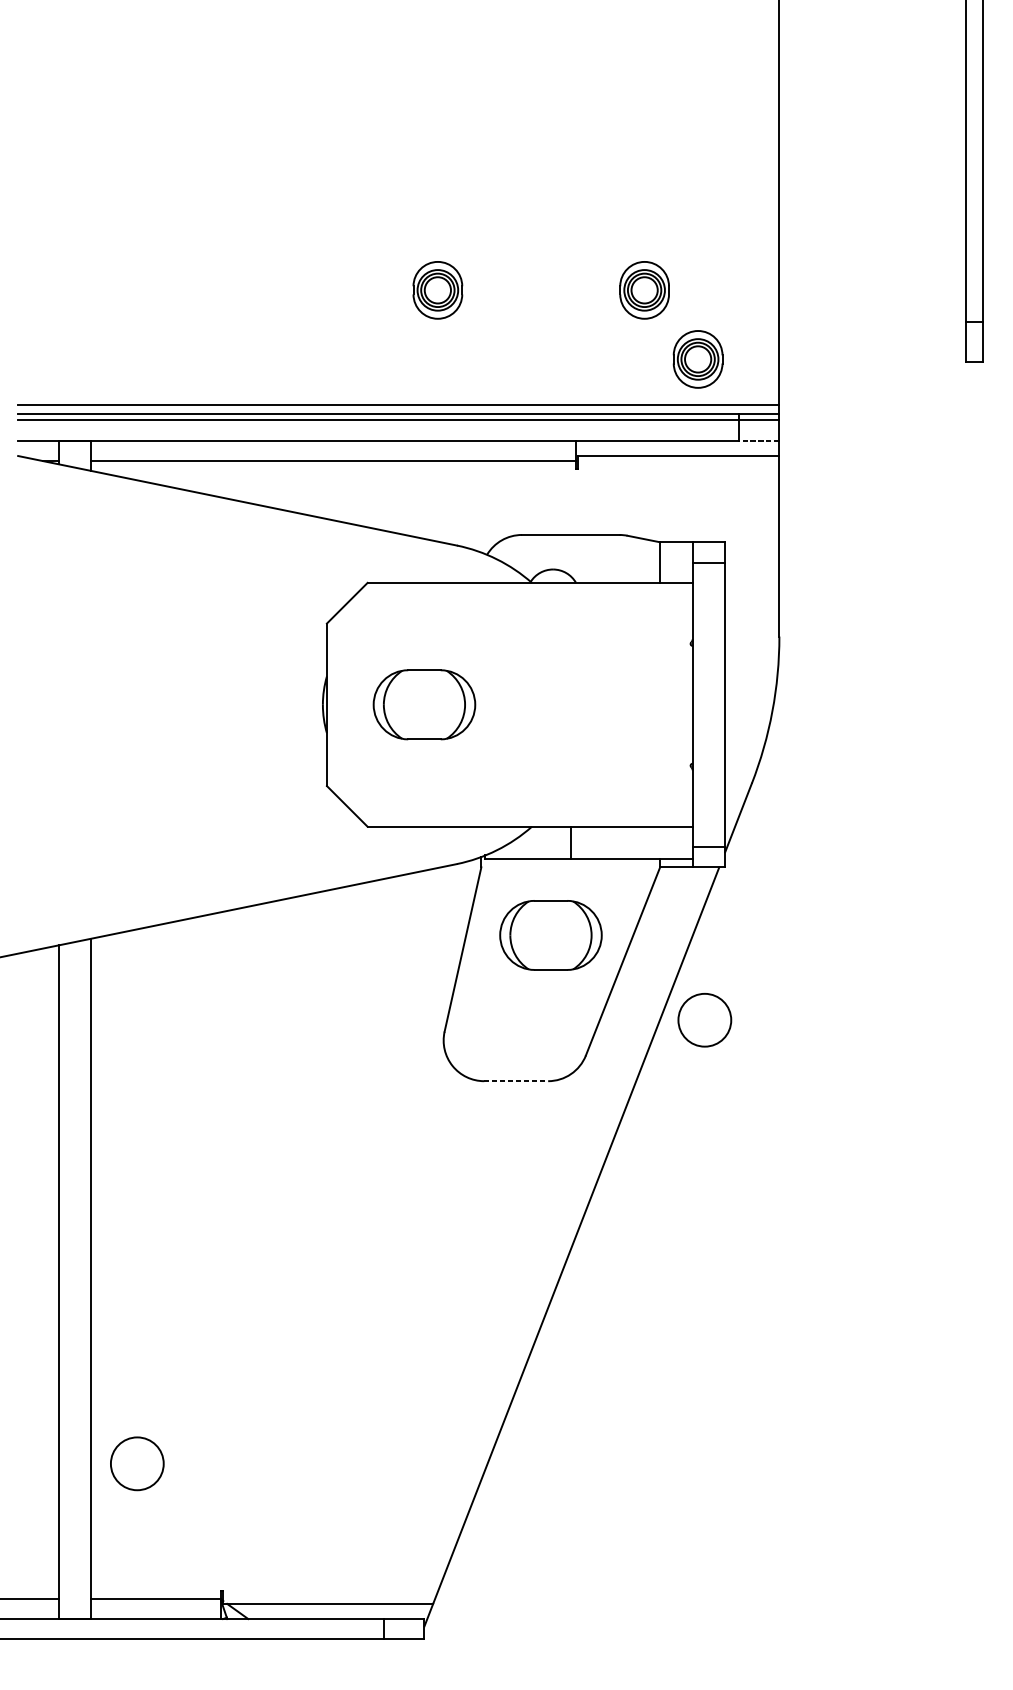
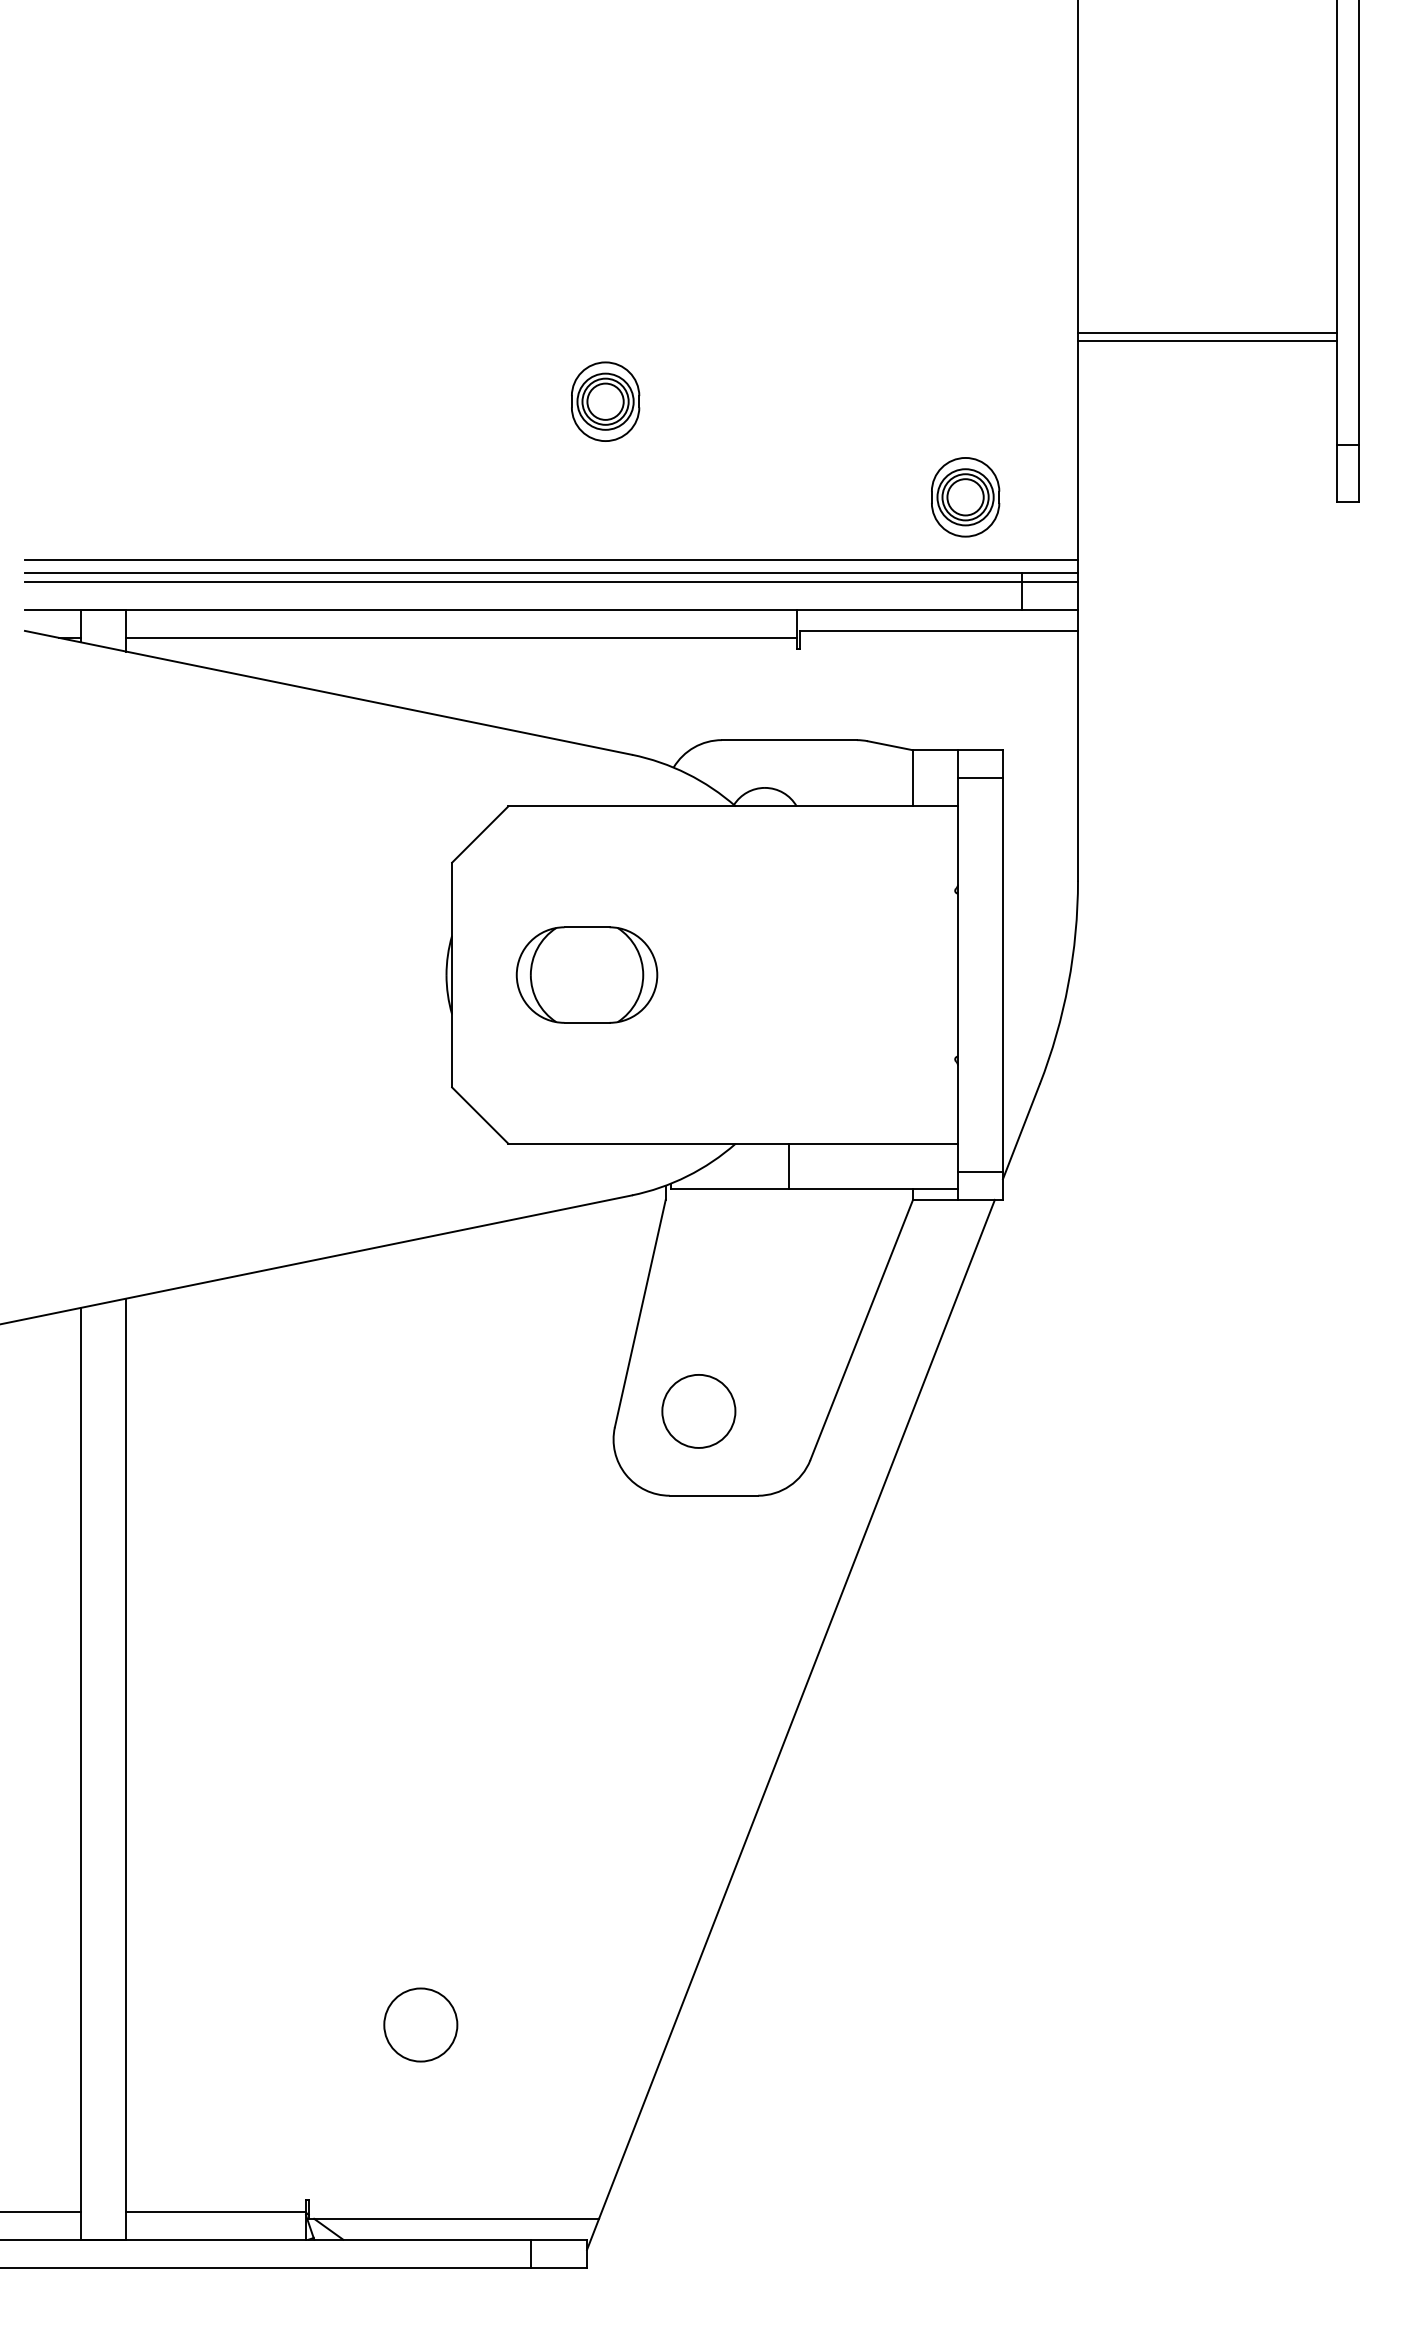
line: (873, 240) -> (1207, 332), added
line: (873, 246) -> (1207, 341), added
part: (644, 290) -> (891, 401), removed
line: (758, 440) -> (1049, 609), dashed -> solid
part: (550, 935) -> (761, 1293), removed
circle: (704, 1020) -> (698, 1411), moved
line: (516, 1081) -> (714, 1495), dashed -> solid
circle: (137, 1463) -> (420, 2024), moved

